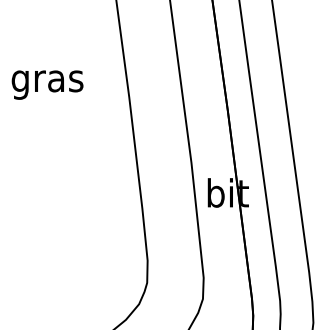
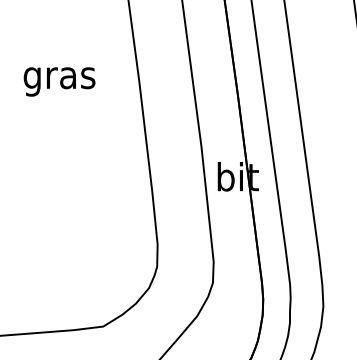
text: (47, 84) -> (59, 81), moved

